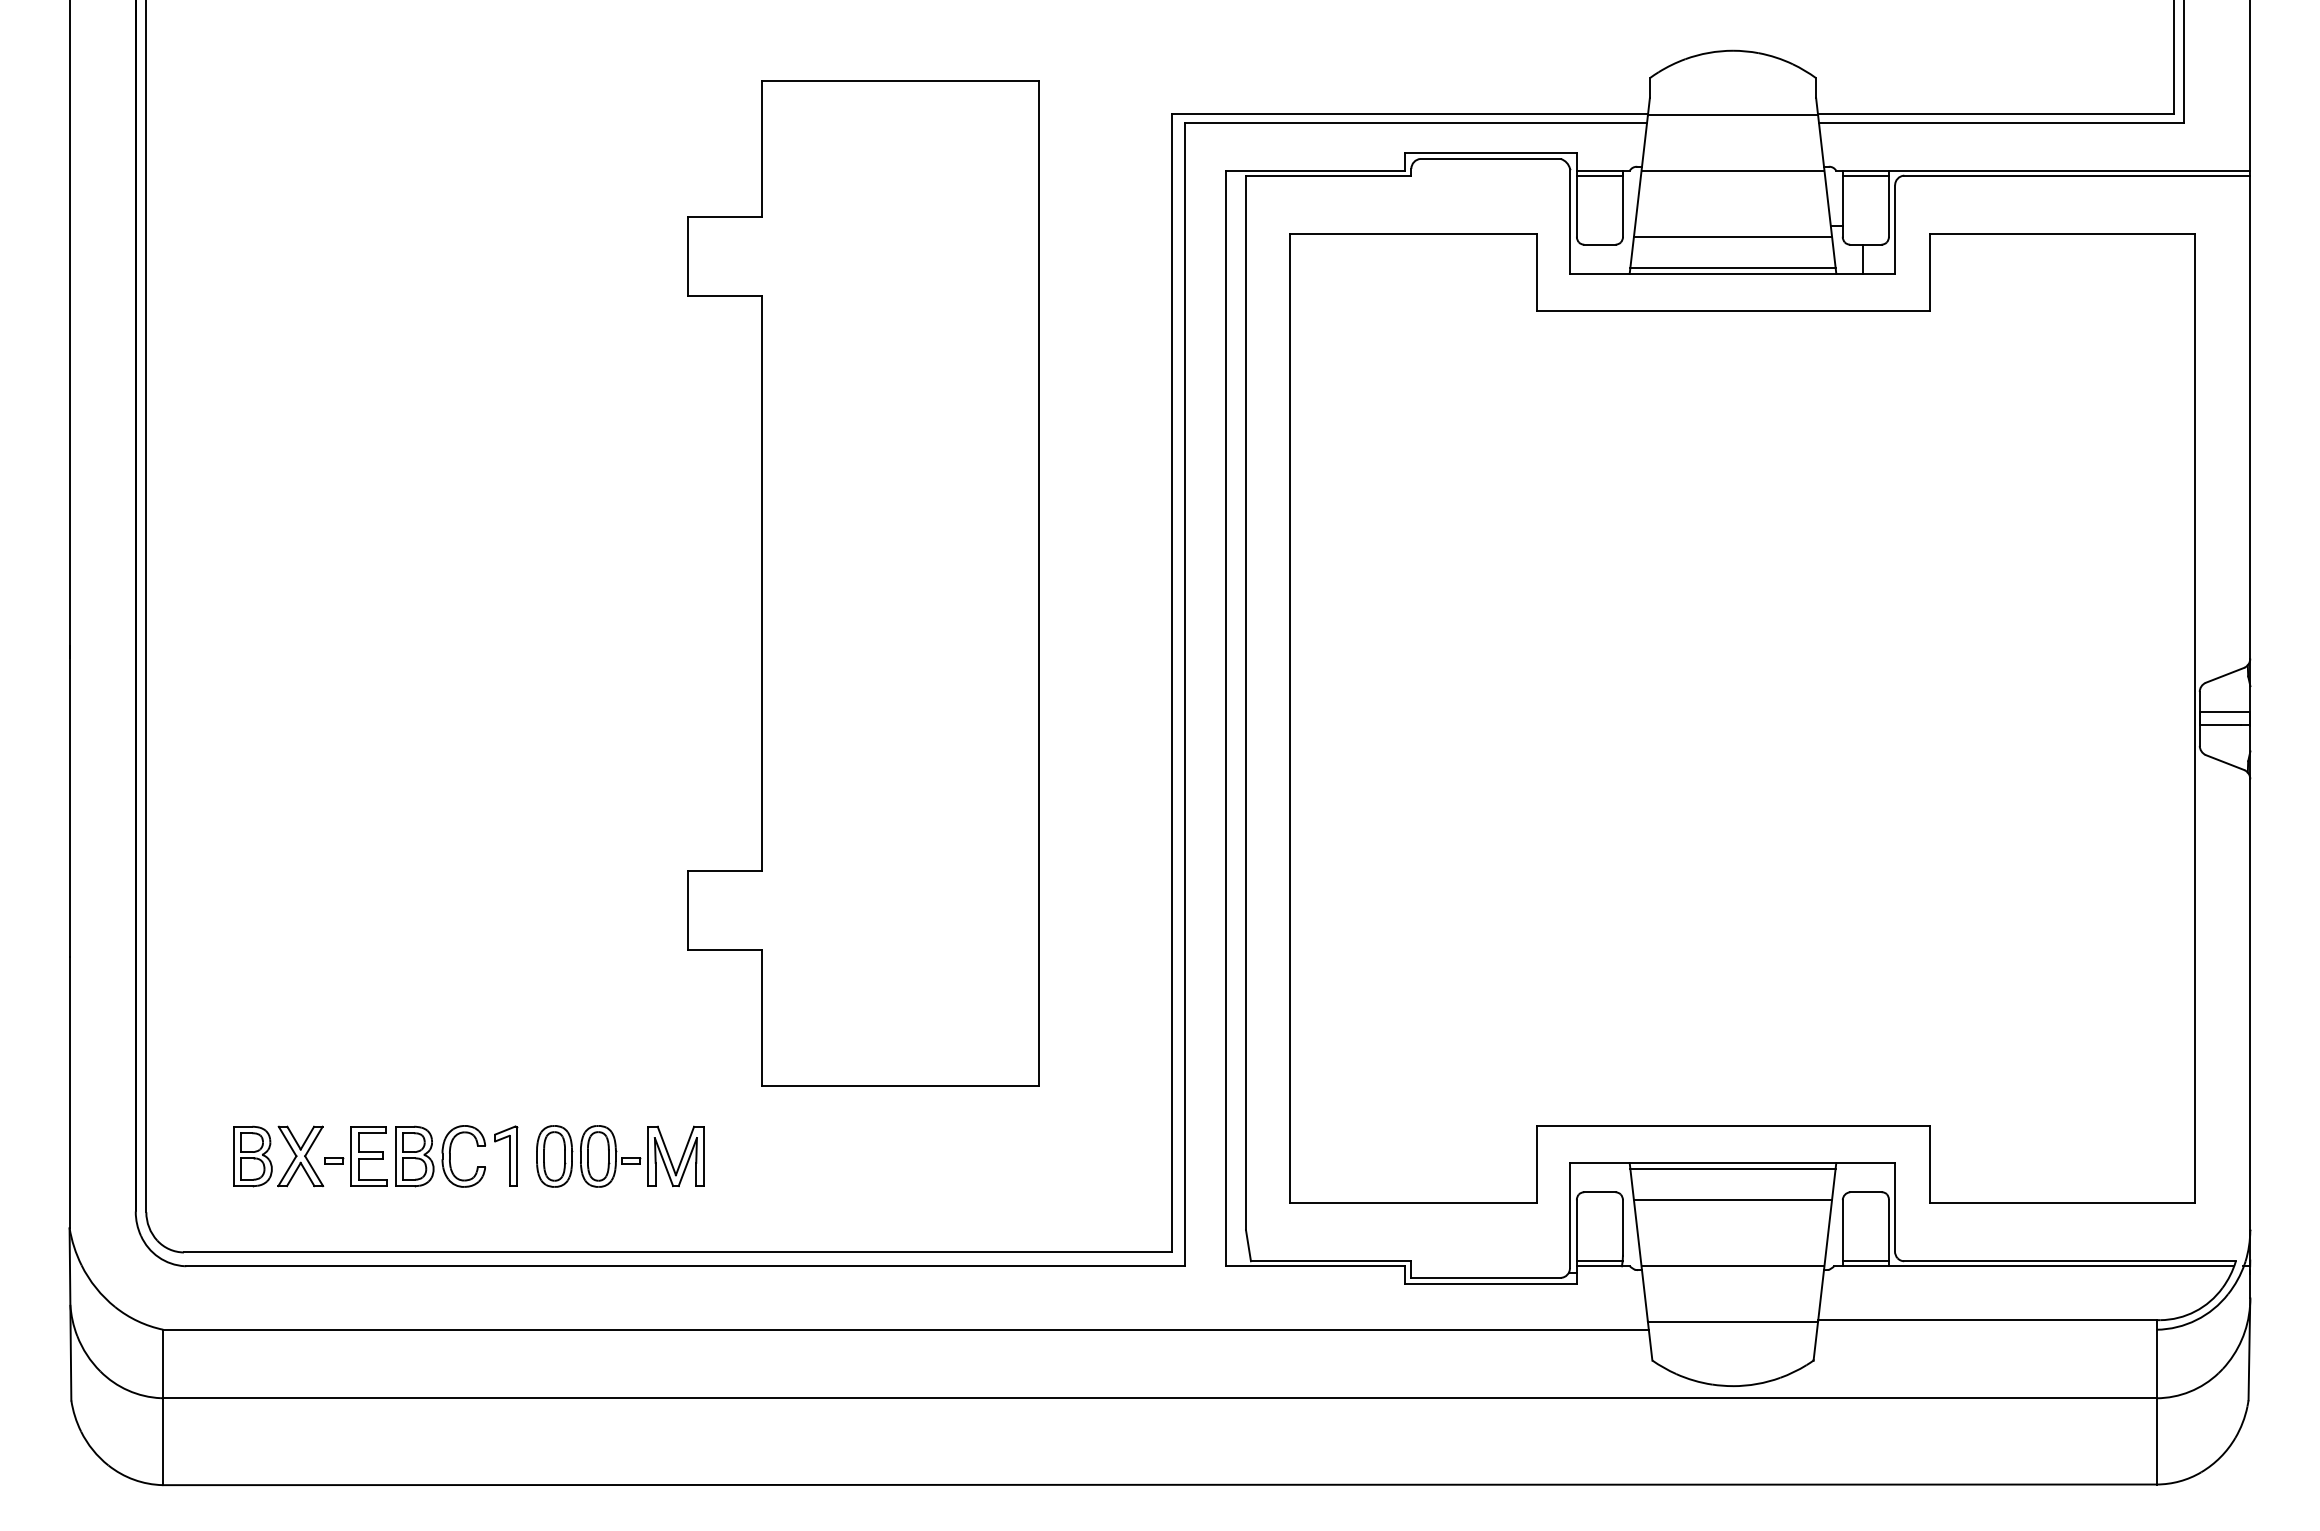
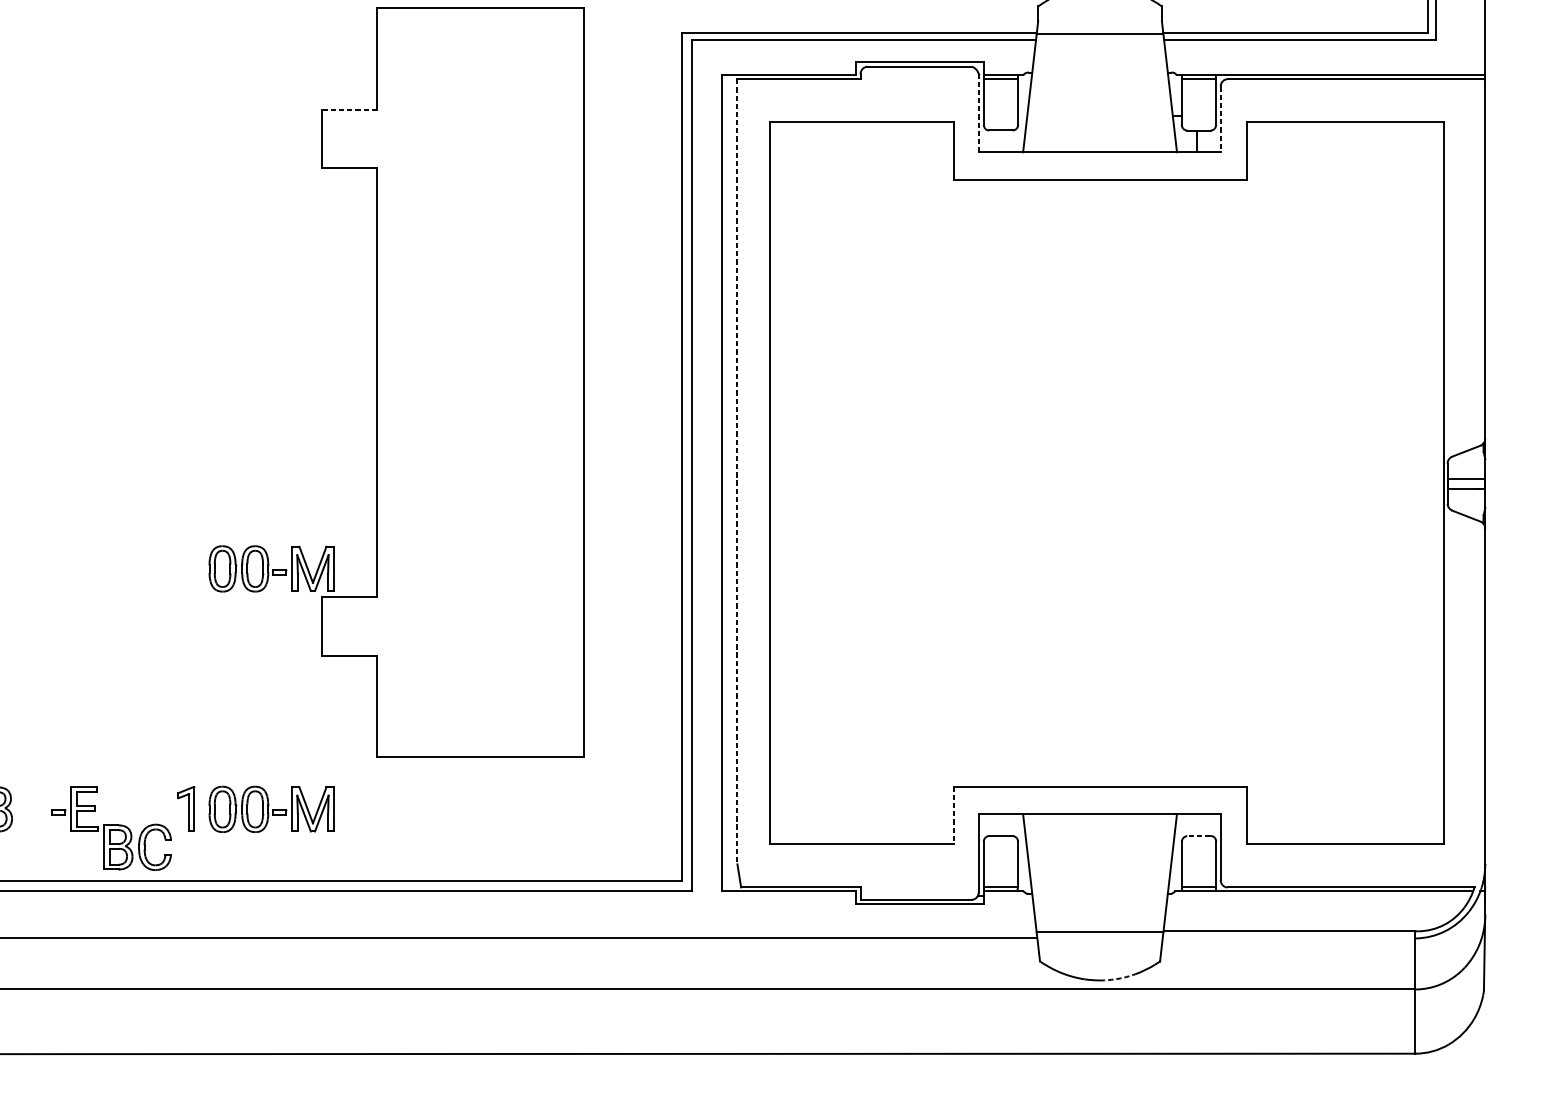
line: (1732, 170) -> (1099, 75), removed
line: (725, 216) -> (349, 109), solid -> dashed
line: (1570, 221) -> (979, 113), solid -> dashed
line: (1895, 230) -> (1221, 119), solid -> dashed
line: (1732, 236) -> (1099, 124), removed
line: (1732, 267) -> (1099, 147), removed
line: (1246, 703) -> (737, 472), solid -> dashed
part: (620, 833) -> (271, 568), added
part: (300, 1156) -> (33, 809), removed
part: (440, 1156) -> (137, 847), moved
line: (1536, 1164) -> (953, 815), solid -> dashed
line: (1732, 1168) -> (1099, 818), removed
line: (1865, 1192) -> (1198, 836), solid -> dashed
line: (1732, 1200) -> (1099, 842), removed
line: (1732, 1266) -> (1099, 891), removed
arc: (1757, 1384) -> (1118, 979), solid -> dashed

